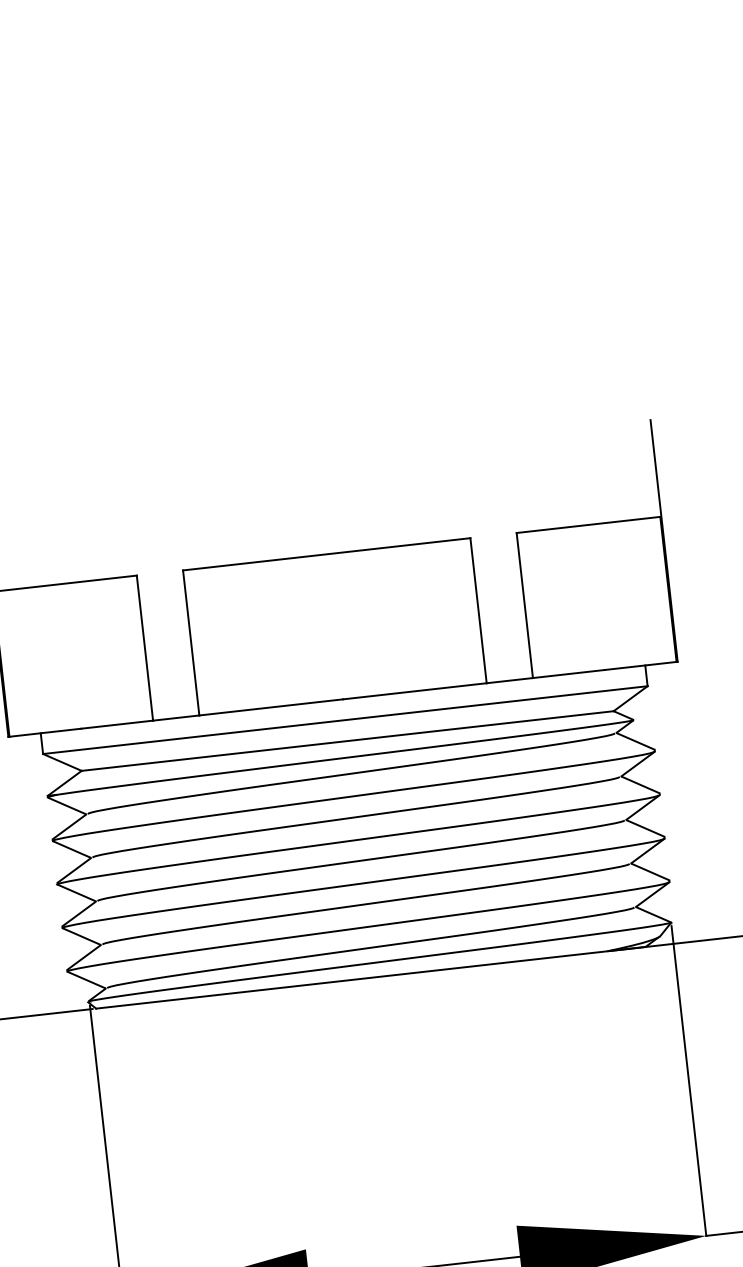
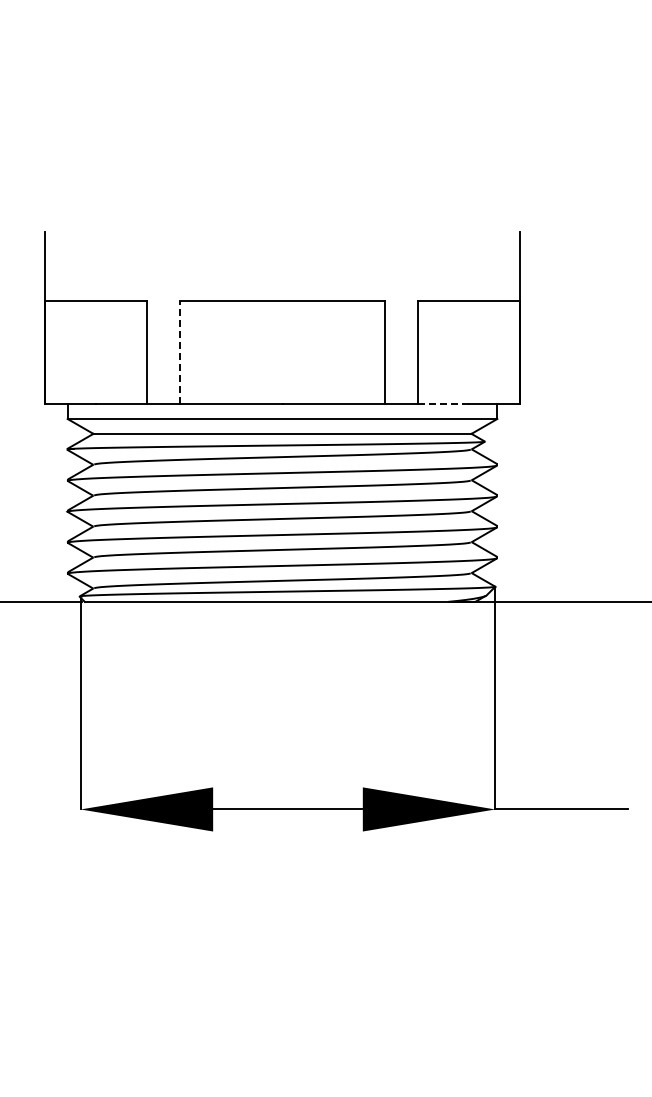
line: (191, 642) -> (180, 352), solid -> dashed
line: (569, 674) -> (443, 404), solid -> dashed

